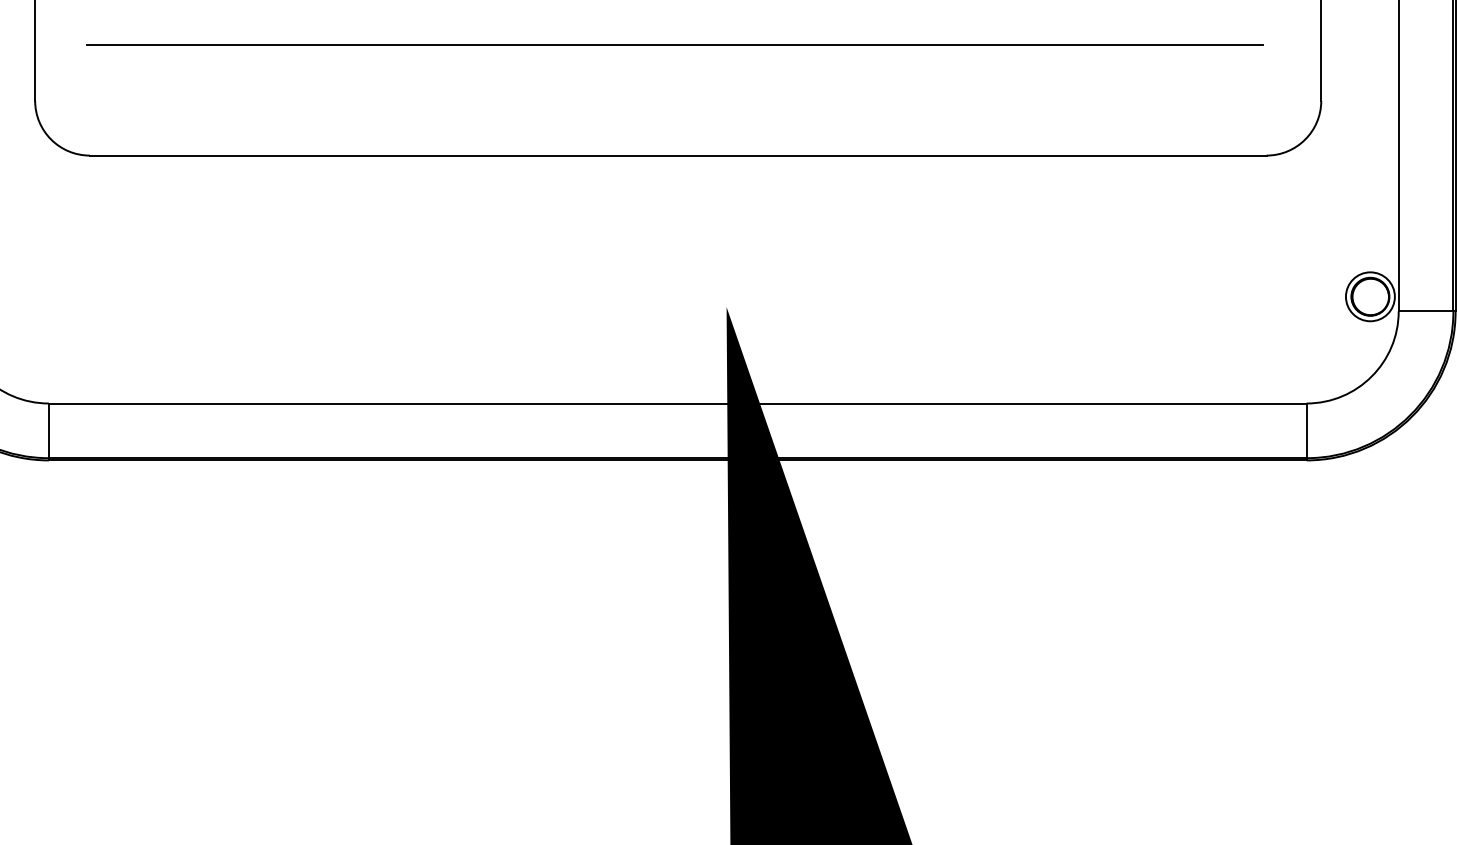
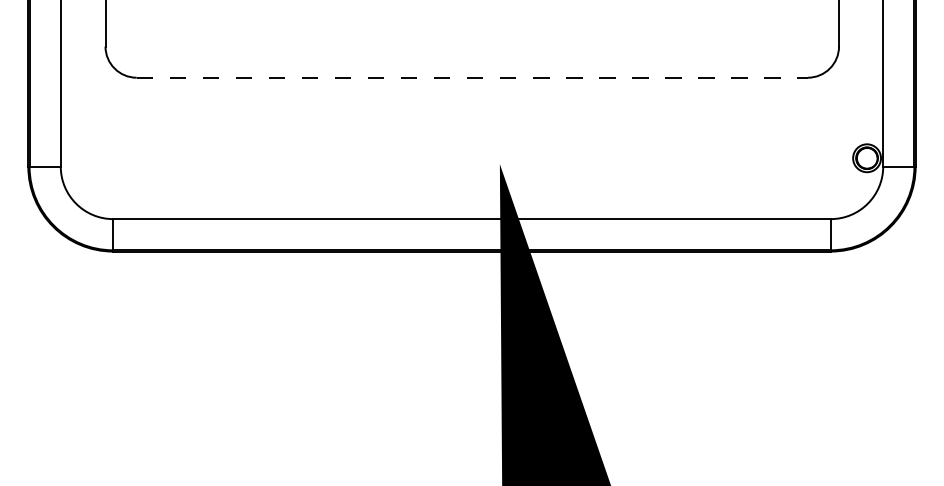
line: (675, 44) -> (470, 14), removed
line: (678, 155) -> (472, 77), solid -> dashed

